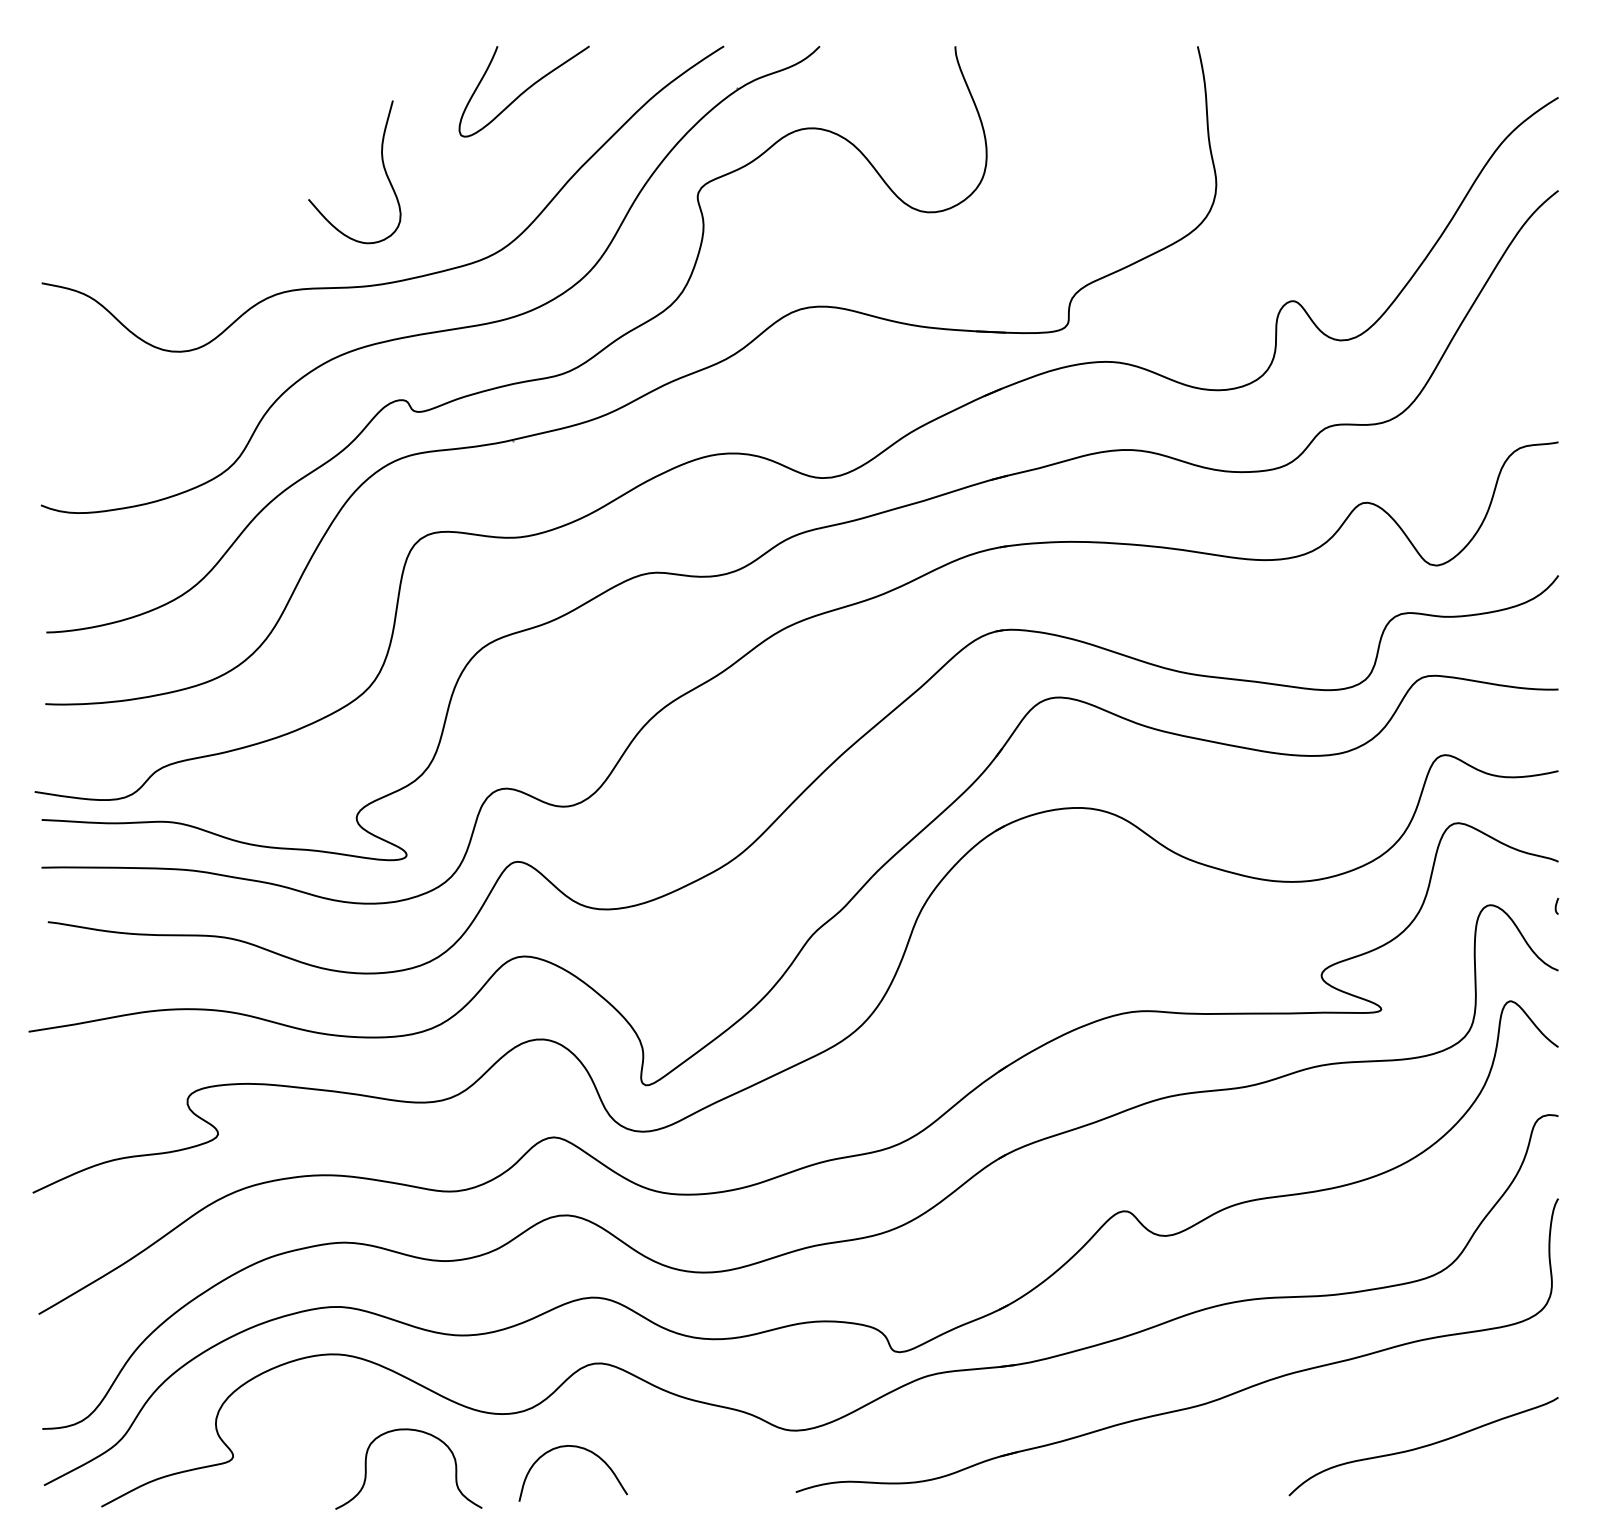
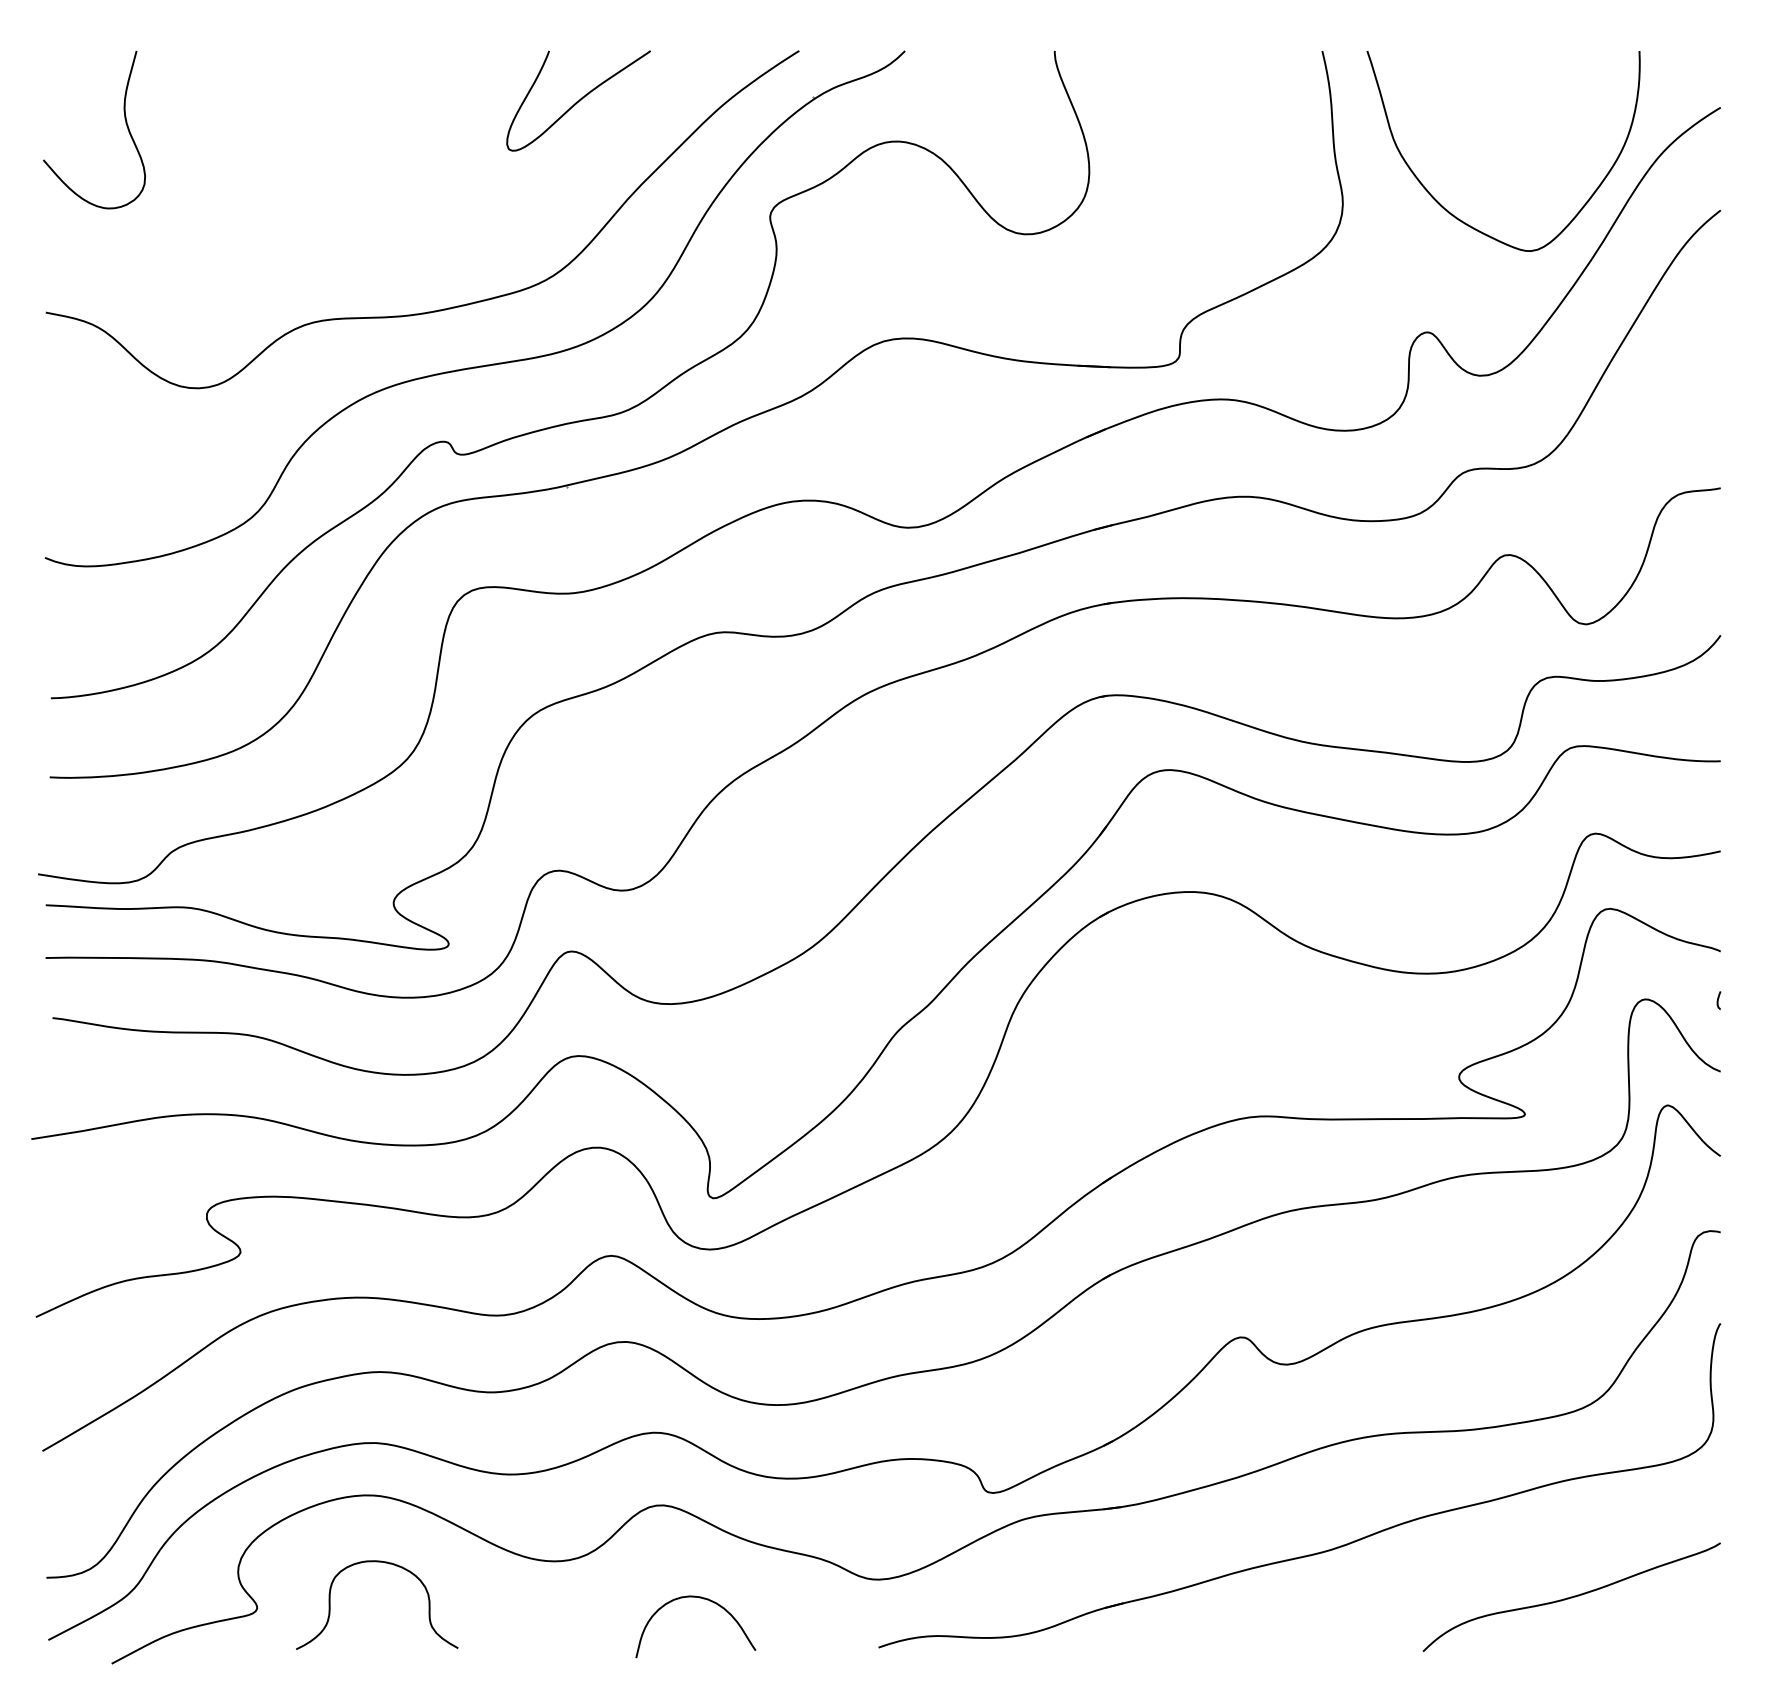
curve: (382, 166) -> (125, 123), moved
curve: (1321, 198) -> (1459, 218), added
curve: (419, 1432) -> (389, 1564), moved
curve: (580, 1448) -> (703, 1599), moved

